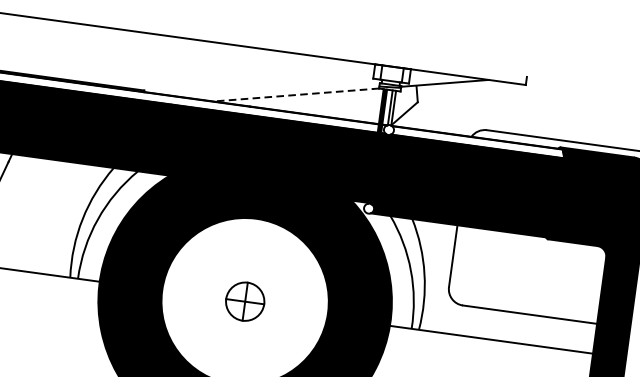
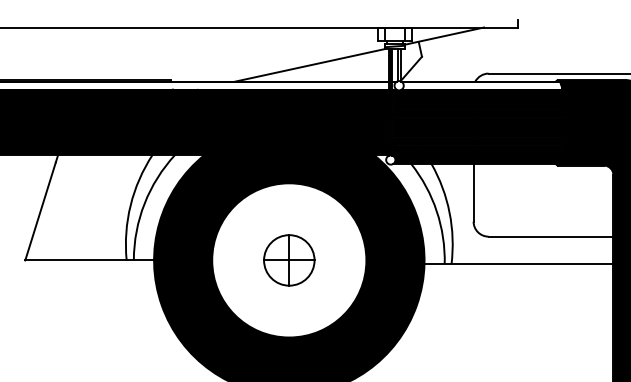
line: (296, 95) -> (310, 65), dashed -> solid
part: (245, 301) -> (289, 260), size x1.43

